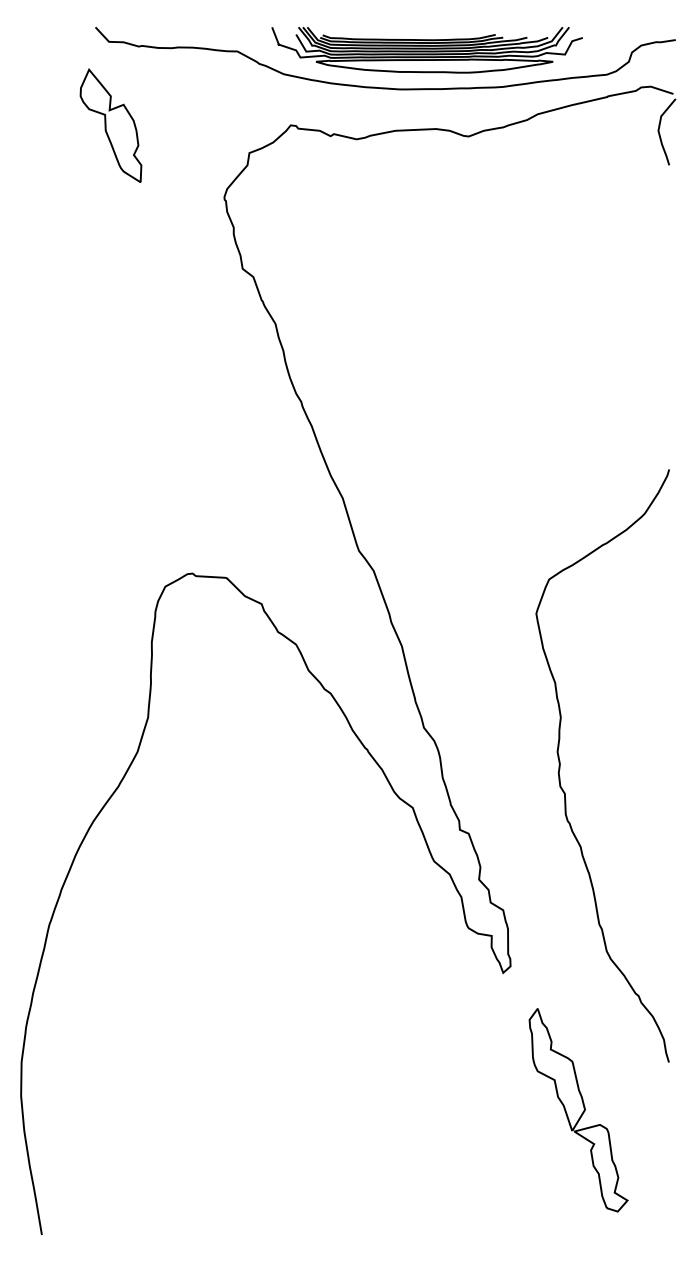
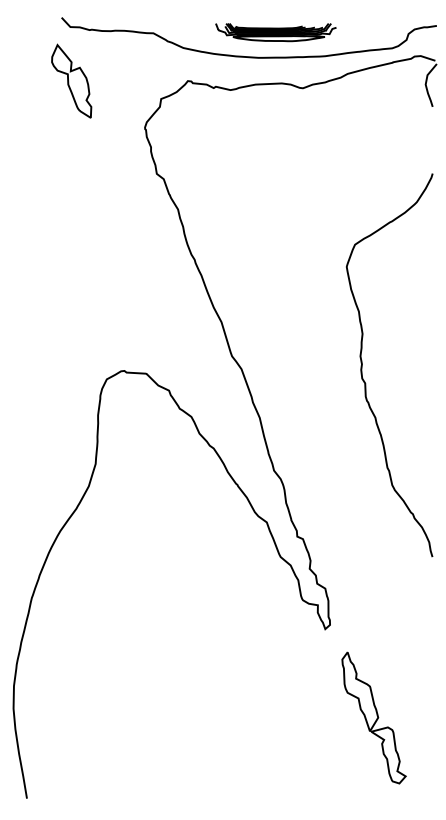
part: (426, 50) -> (275, 32), size x0.6
curve: (560, 766) -> (362, 365), moved

